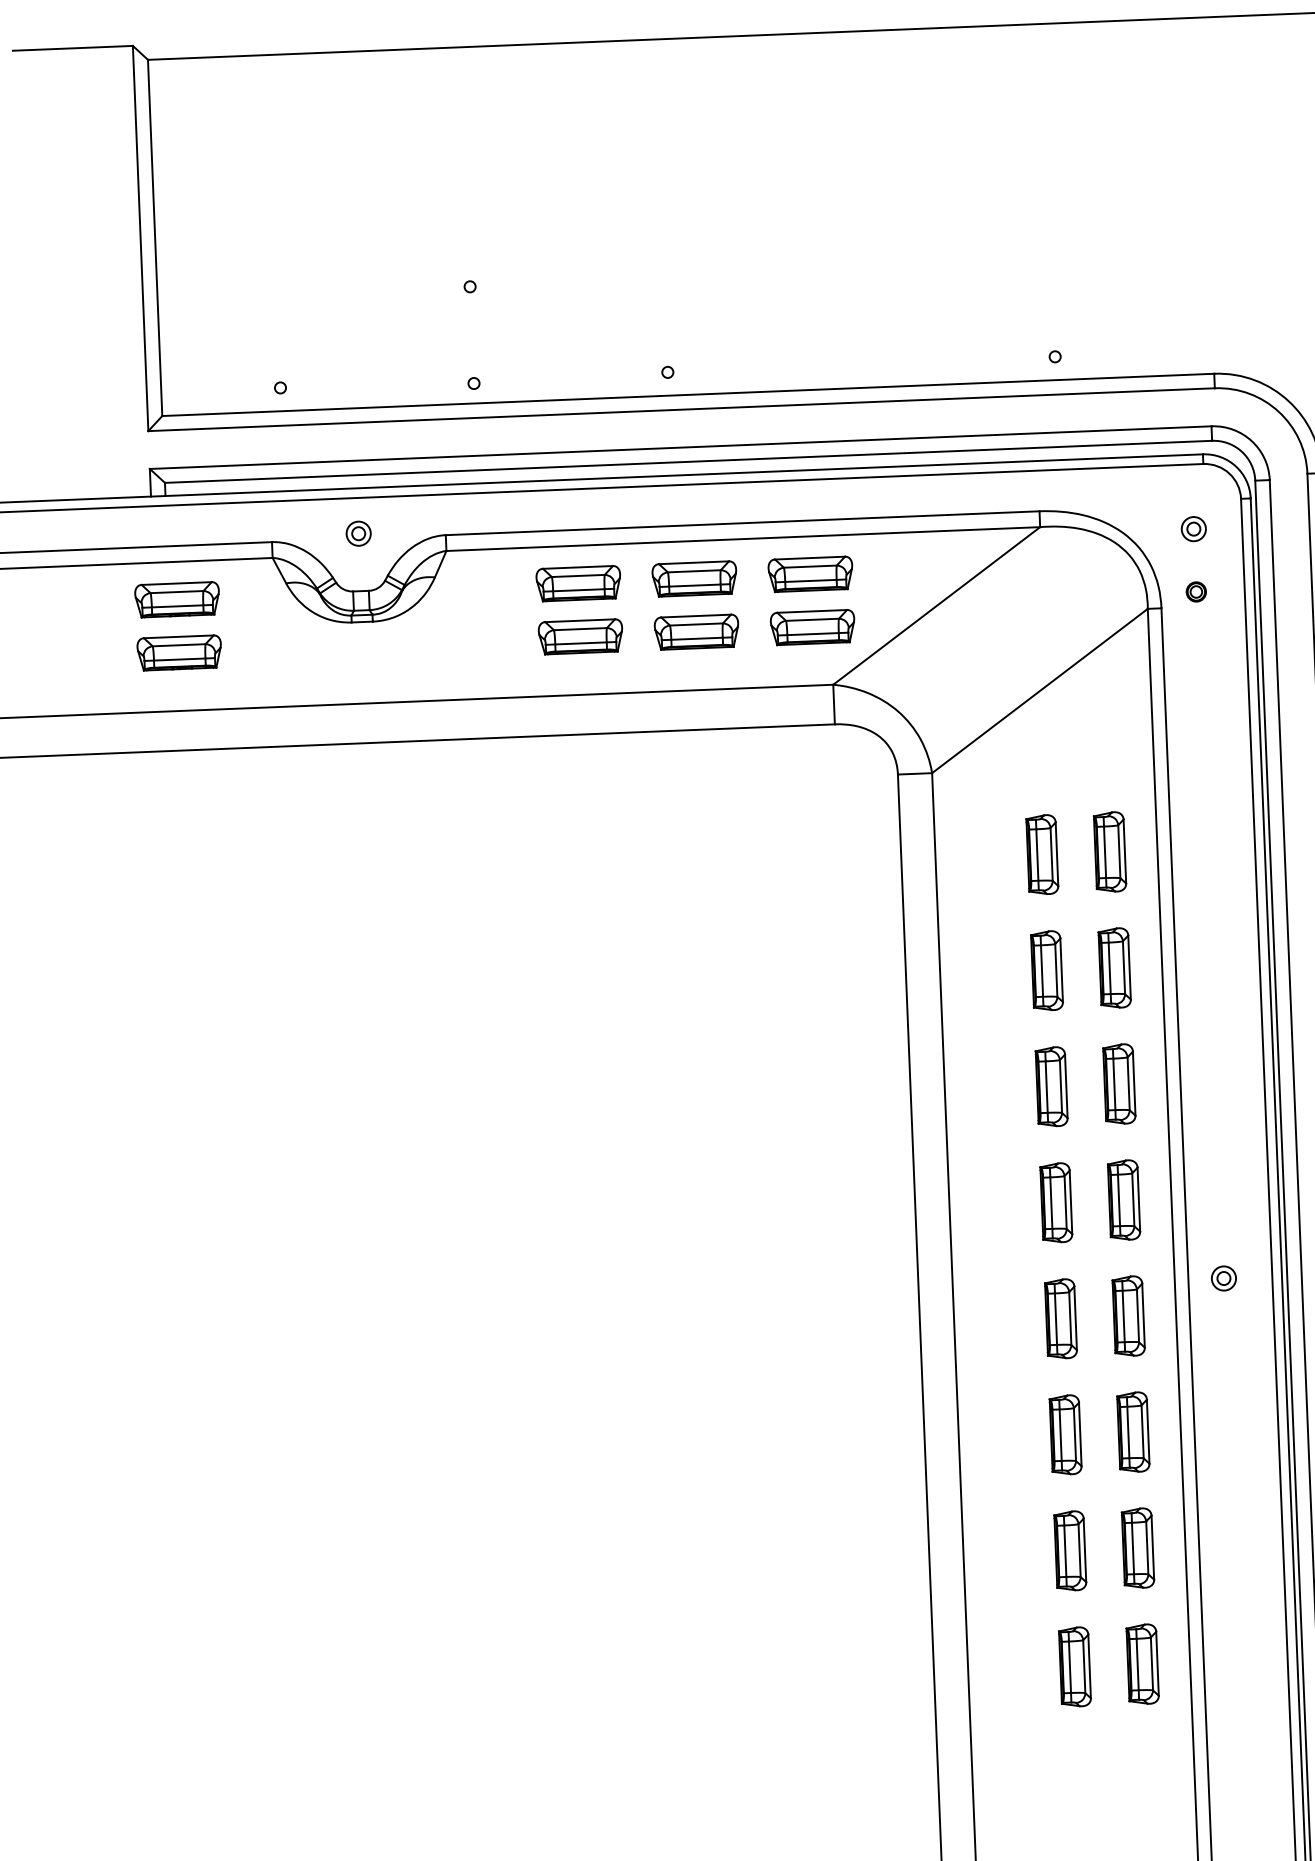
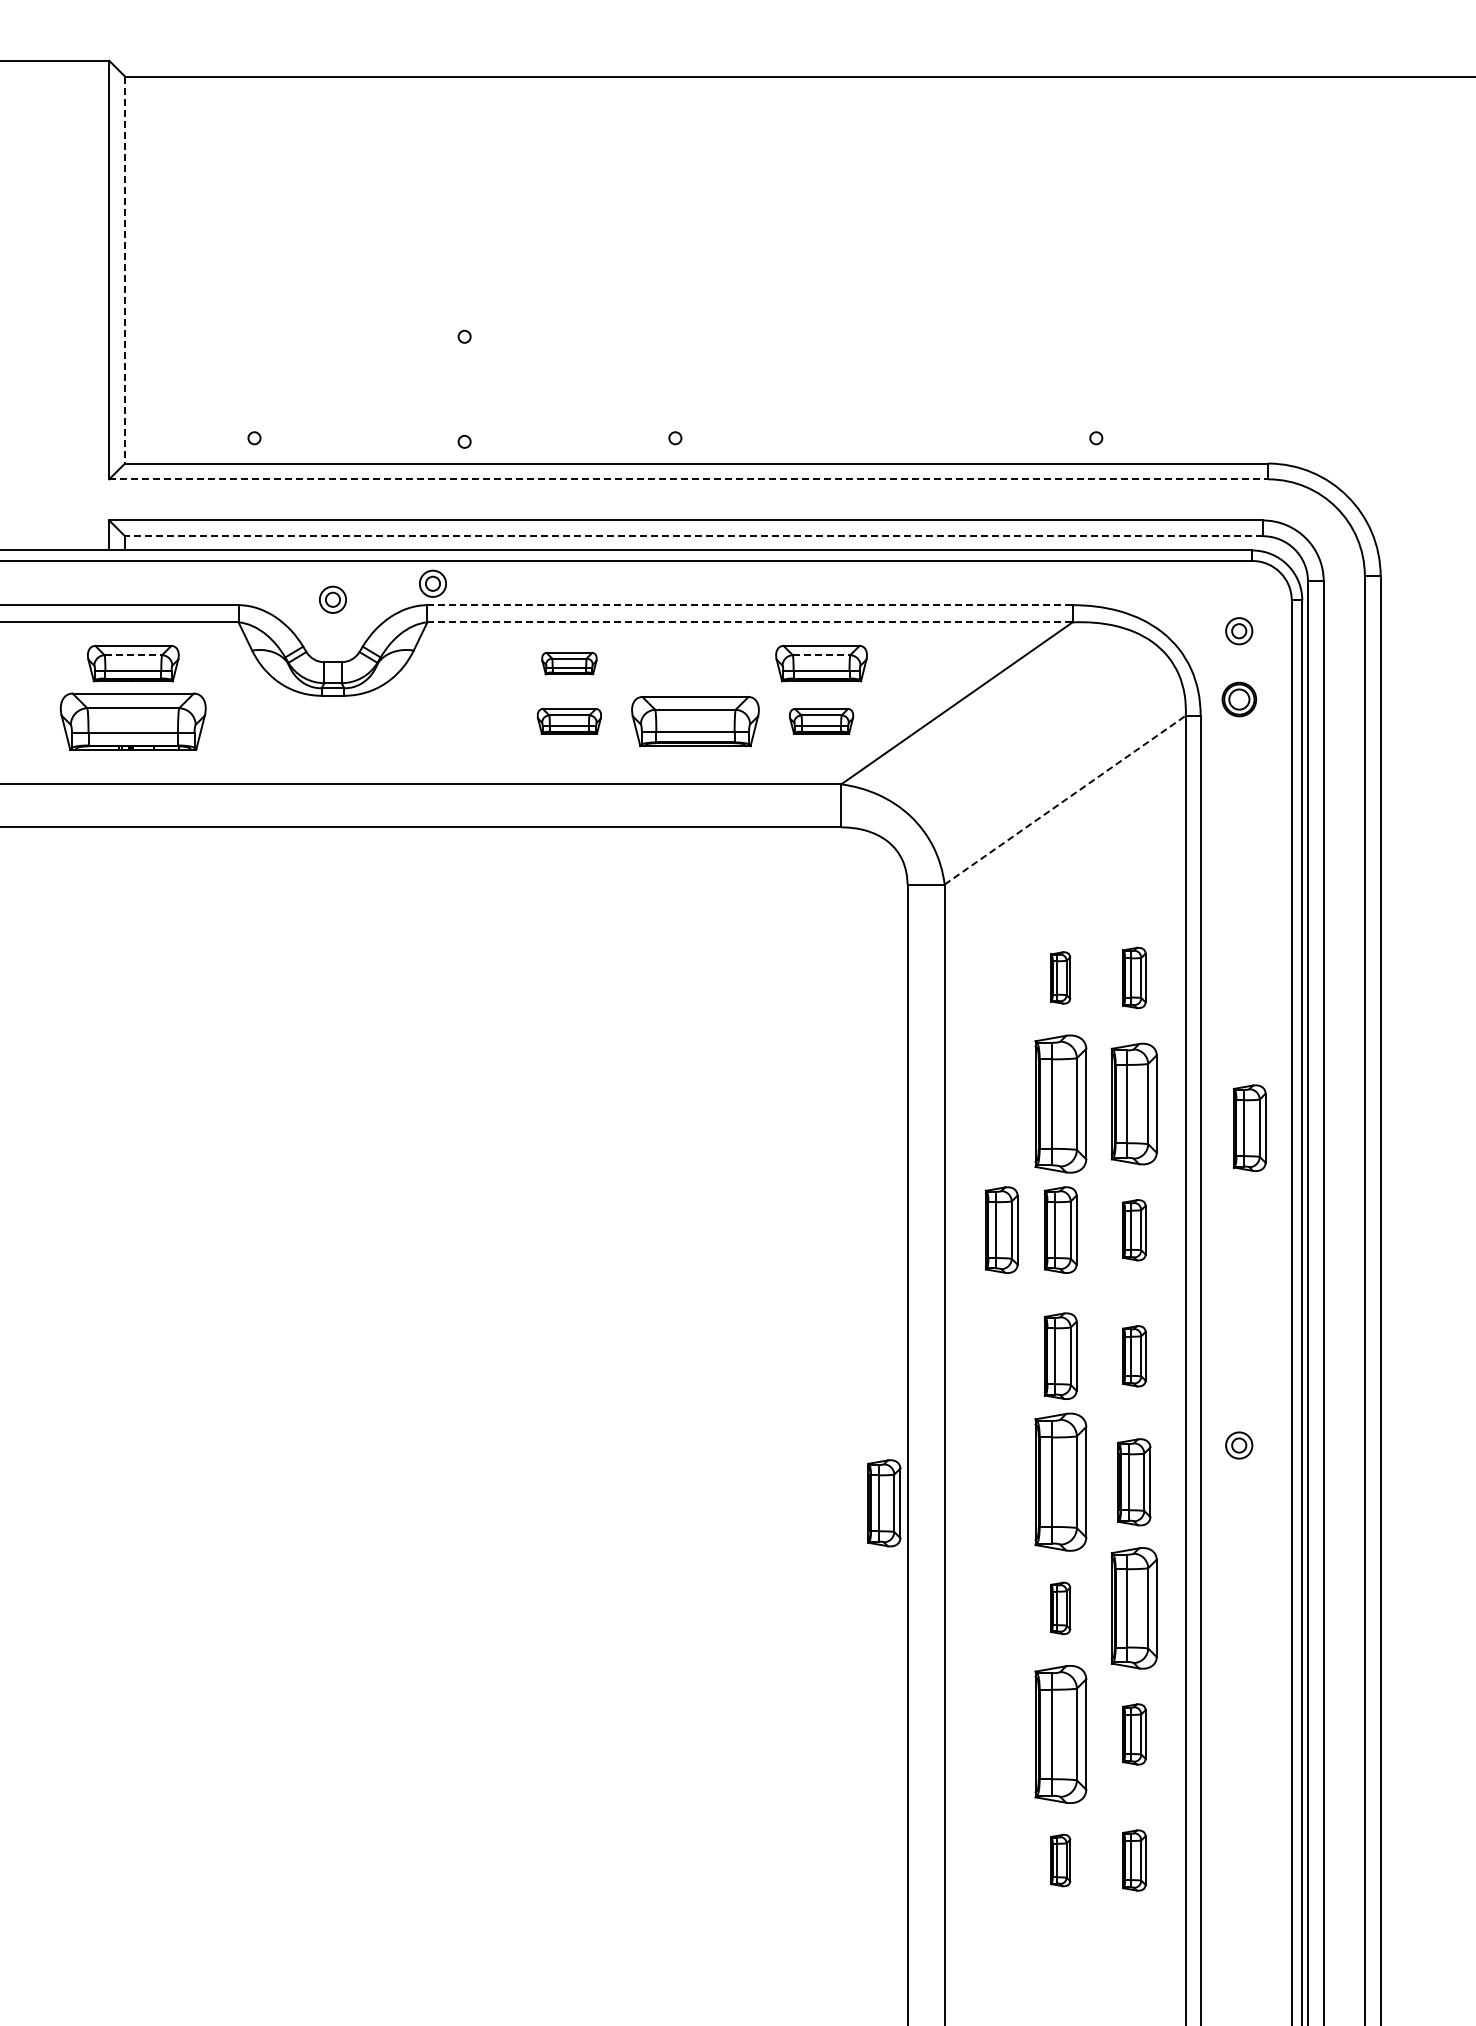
line: (155, 238) -> (125, 270), solid -> dashed
line: (682, 409) -> (689, 479), solid -> dashed
line: (688, 462) -> (693, 536), solid -> dashed
part: (449, 515) -> (432, 583), added
line: (743, 523) -> (750, 605), solid -> dashed
line: (743, 539) -> (750, 622), solid -> dashed
line: (810, 566) -> (821, 655), solid -> dashed
part: (694, 578) -> (695, 663), removed
part: (578, 583) -> (569, 663), size x0.6
part: (1195, 591) -> (1238, 699), size x1.6
line: (177, 592) -> (133, 655), solid -> dashed
part: (812, 626) -> (821, 720), size x0.7
part: (696, 631) -> (695, 720), size x1.4
part: (580, 636) -> (569, 720), size x0.7
part: (179, 652) -> (133, 720), size x1.6
line: (1040, 690) -> (1065, 799), solid -> dashed
part: (1110, 851) -> (1134, 977), size x0.7
part: (1042, 854) -> (1060, 977), size x0.6
part: (1114, 967) -> (1134, 1103), size x1.4
part: (1046, 970) -> (1060, 1103), size x1.6
part: (1221, 985) -> (1249, 1127), added
part: (1119, 1084) -> (1134, 1230), size x0.7
part: (997, 1088) -> (1001, 1229), added
part: (1124, 1200) -> (1134, 1356), size x0.7
part: (1060, 1319) -> (1060, 1482), size x1.6
part: (899, 1344) -> (884, 1503), added
part: (1133, 1432) -> (1134, 1608), size x1.4
part: (1065, 1435) -> (1060, 1608), size x0.6
part: (1138, 1548) -> (1134, 1734), size x0.7
part: (1070, 1551) -> (1060, 1734), size x1.6
part: (1142, 1664) -> (1134, 1860), size x0.7
part: (1074, 1666) -> (1060, 1860), size x0.6

